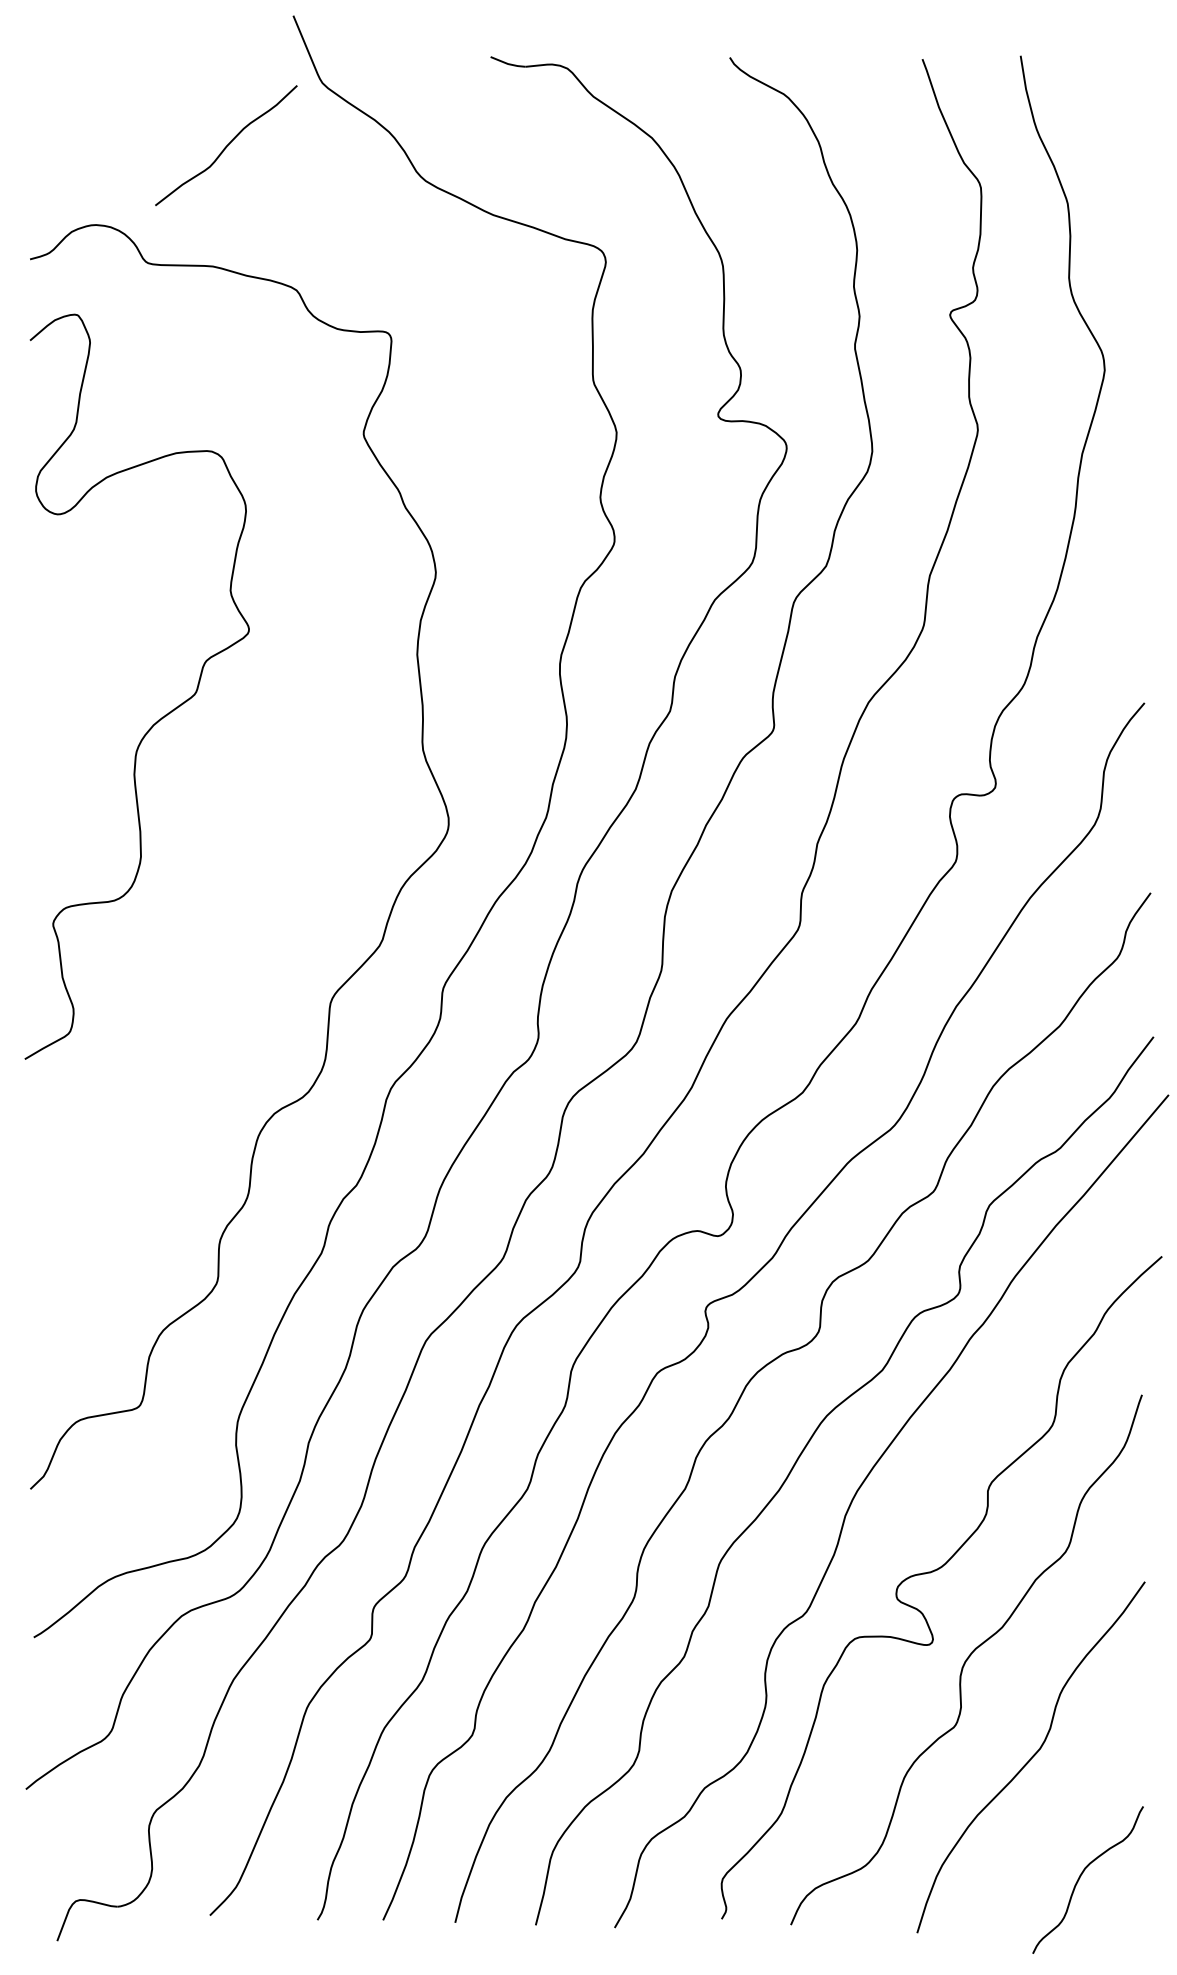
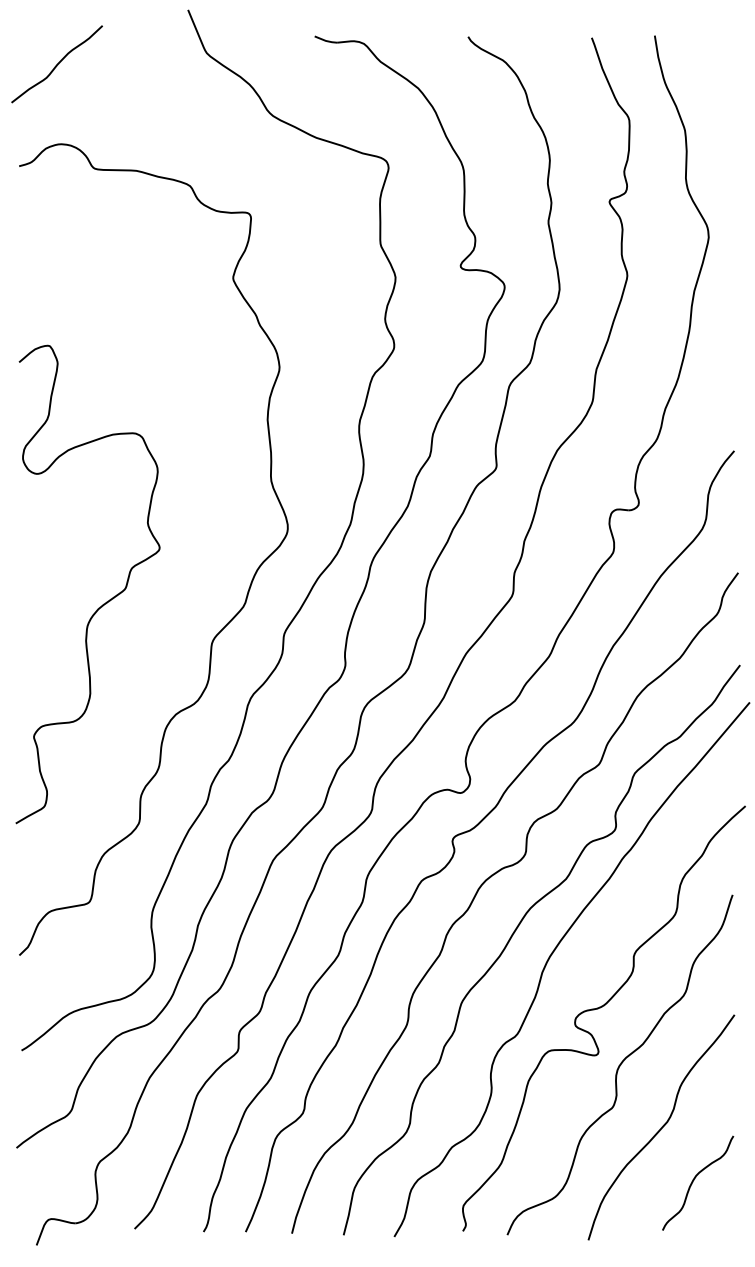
curve: (225, 145) -> (56, 64), moved
curve: (161, 716) -> (103, 603), moved
curve: (1082, 1875) -> (694, 1180), moved

